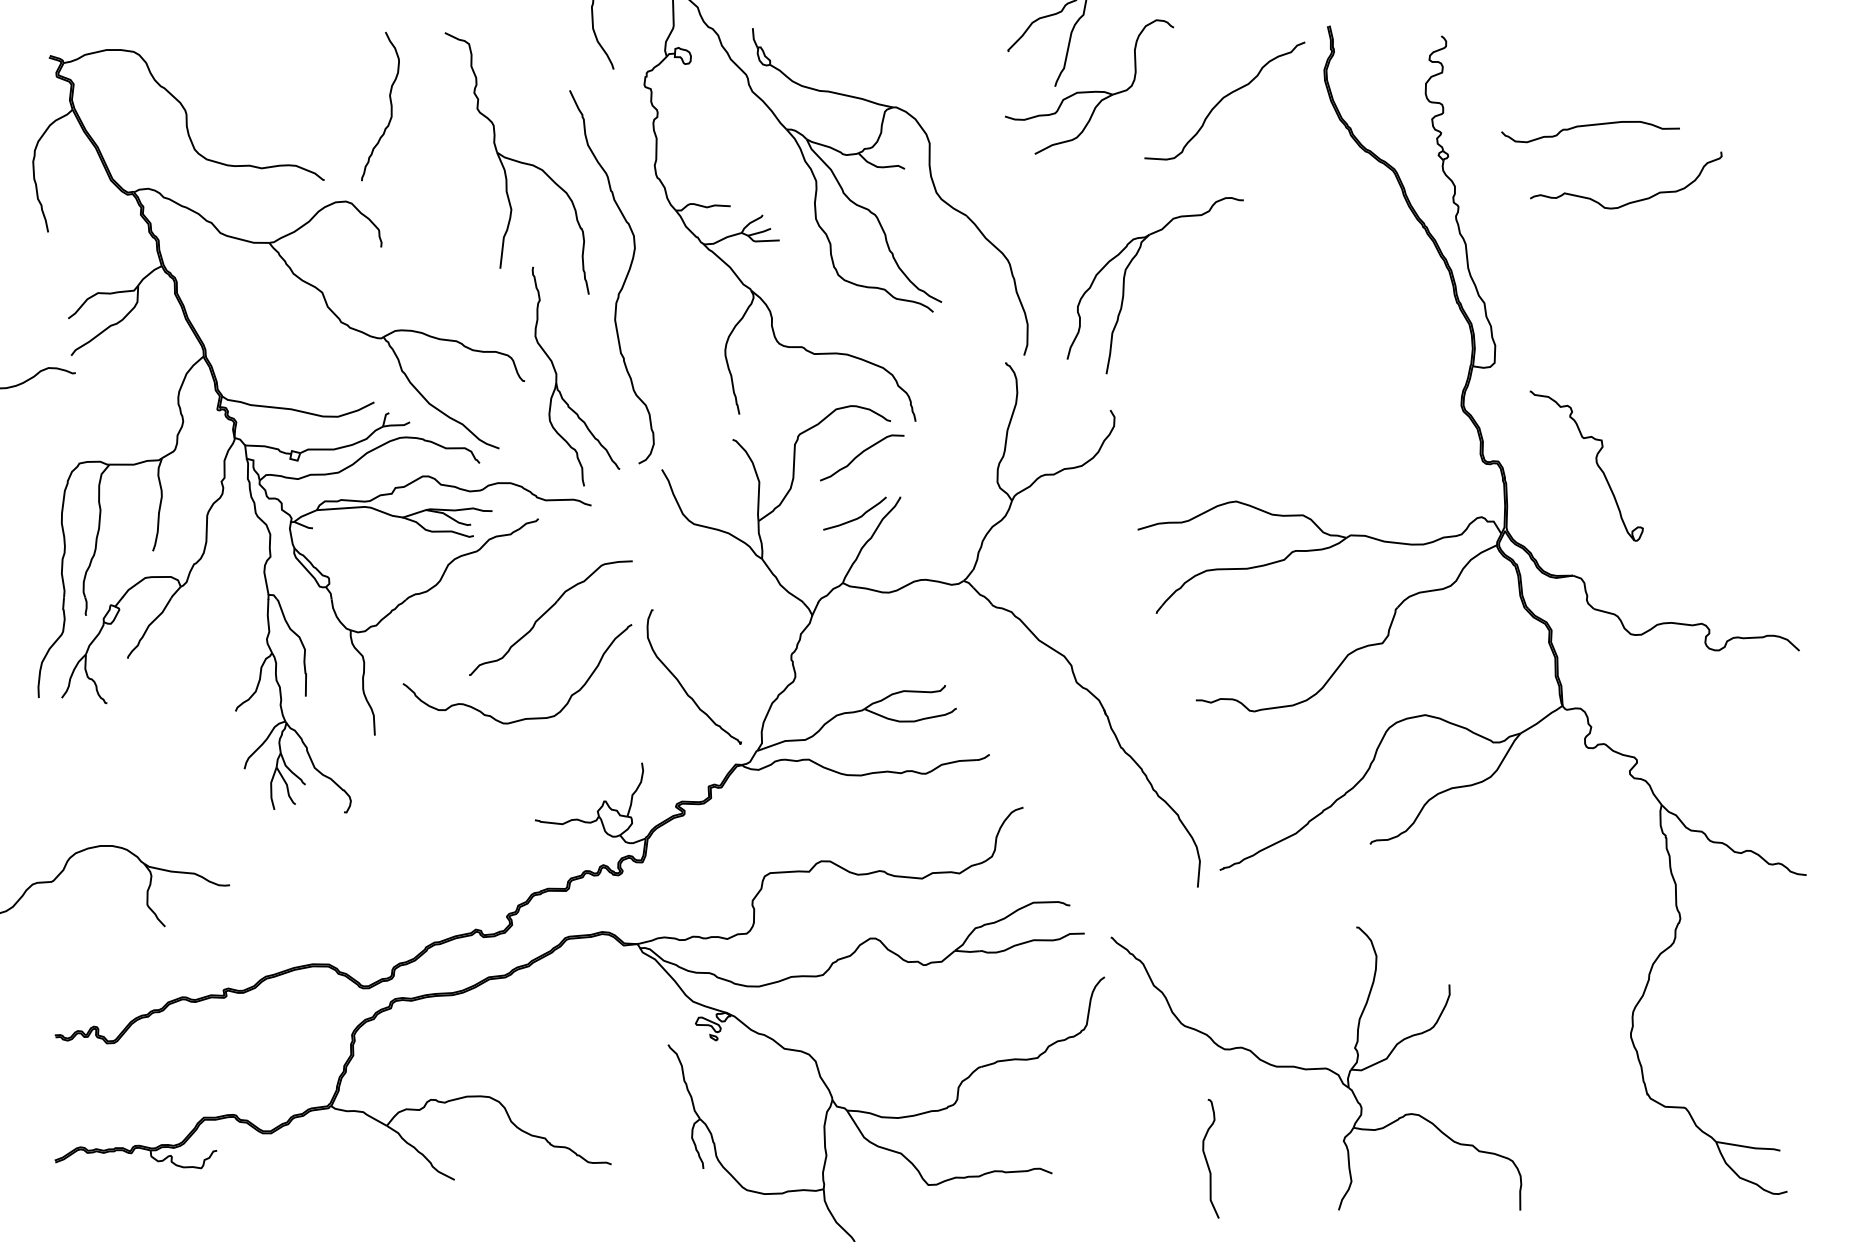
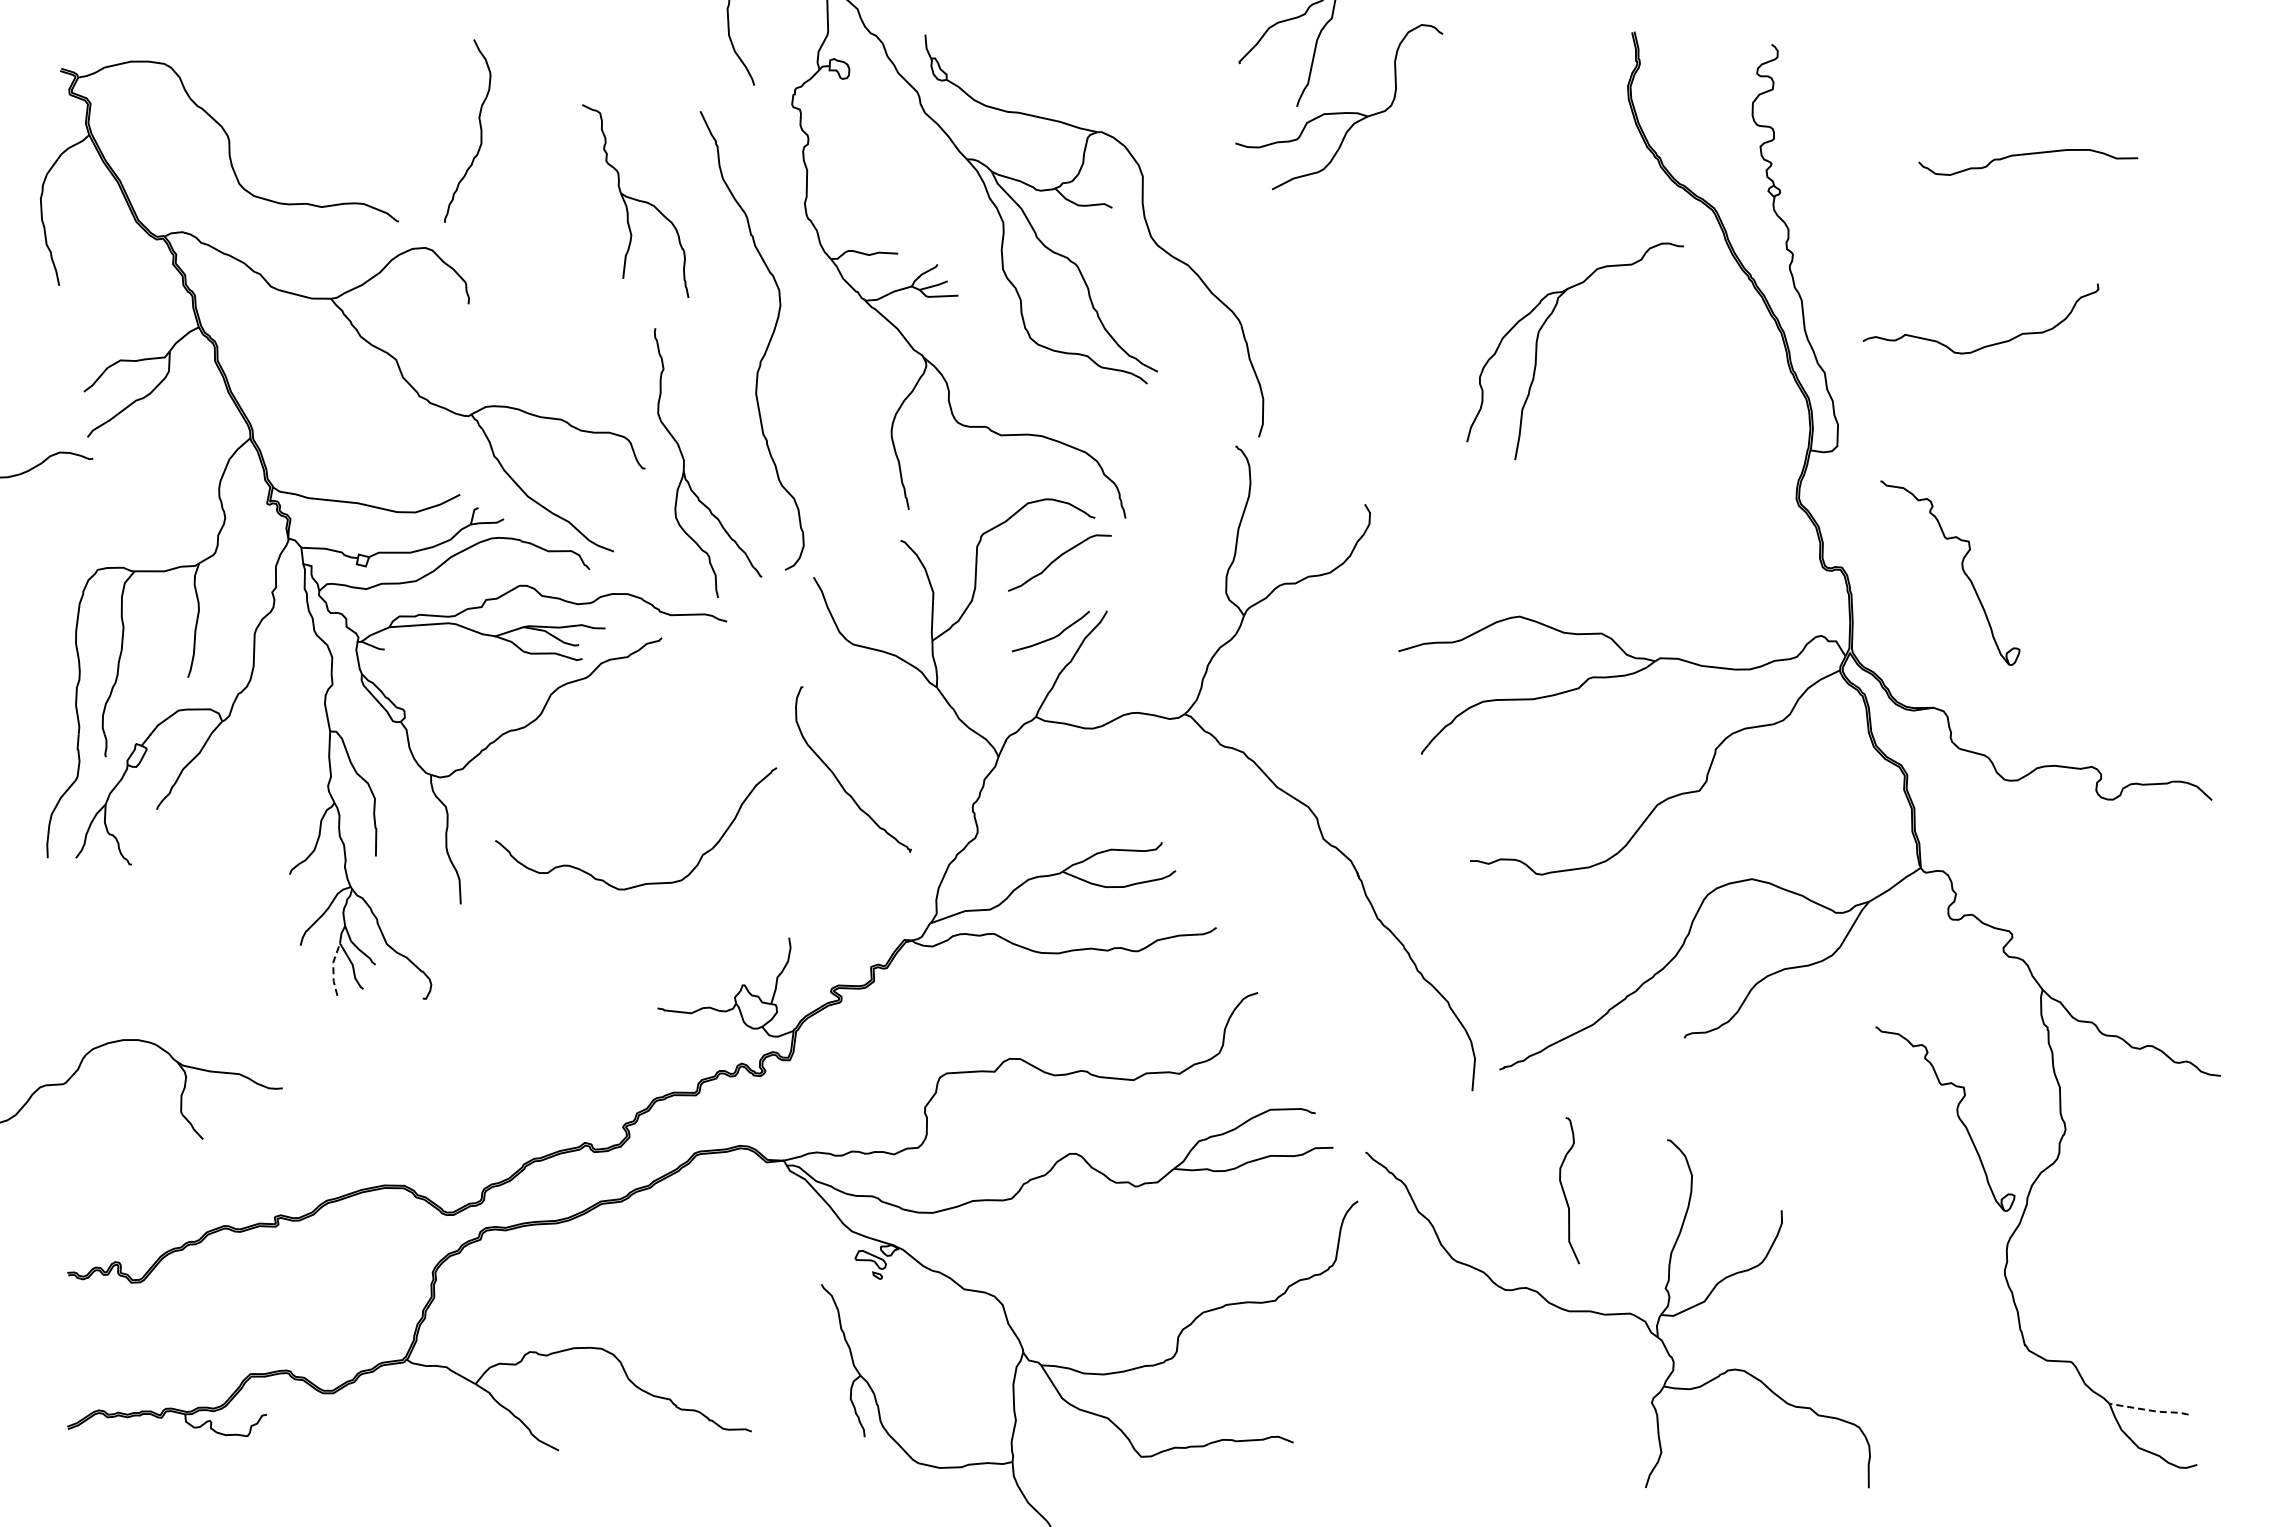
curve: (1223, 99) -> (1503, 122), removed
curve: (1589, 126) -> (2026, 155), moved
part: (516, 163) -> (635, 201), size x0.6
curve: (1629, 202) -> (1985, 345), moved
part: (1124, 285) -> (1537, 351), moved
part: (546, 612) -> (671, 753), removed
part: (682, 686) -> (839, 780), moved
line: (271, 787) -> (333, 968), solid -> dashed
part: (1591, 906) -> (1956, 1114), added
line: (1748, 1147) -> (2149, 1410), solid -> dashed
curve: (1206, 1158) -> (1564, 1190), moved

